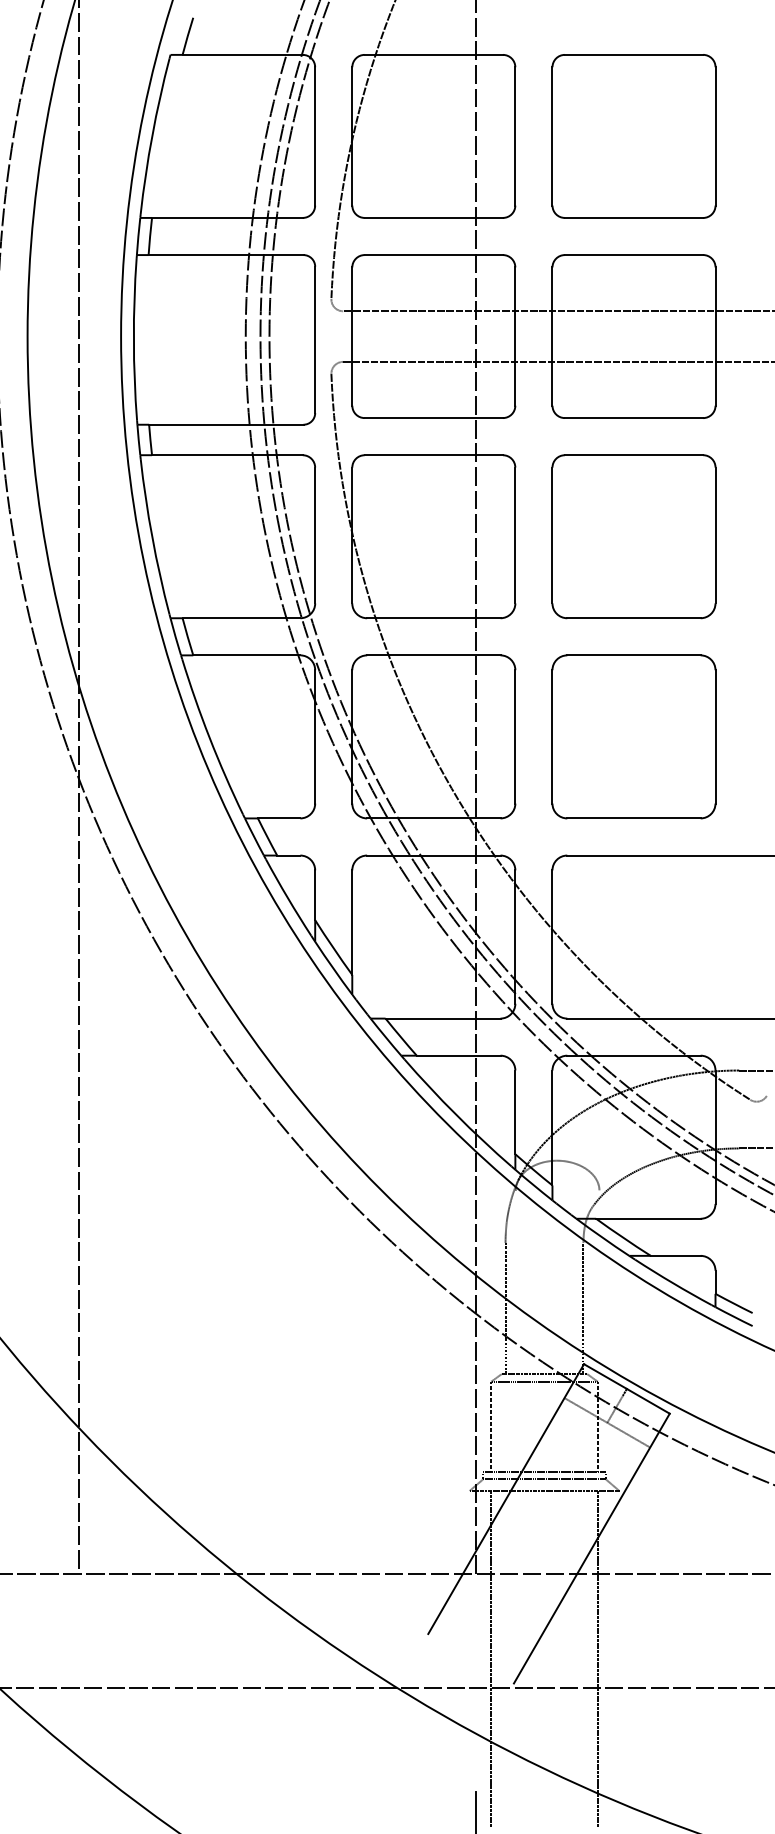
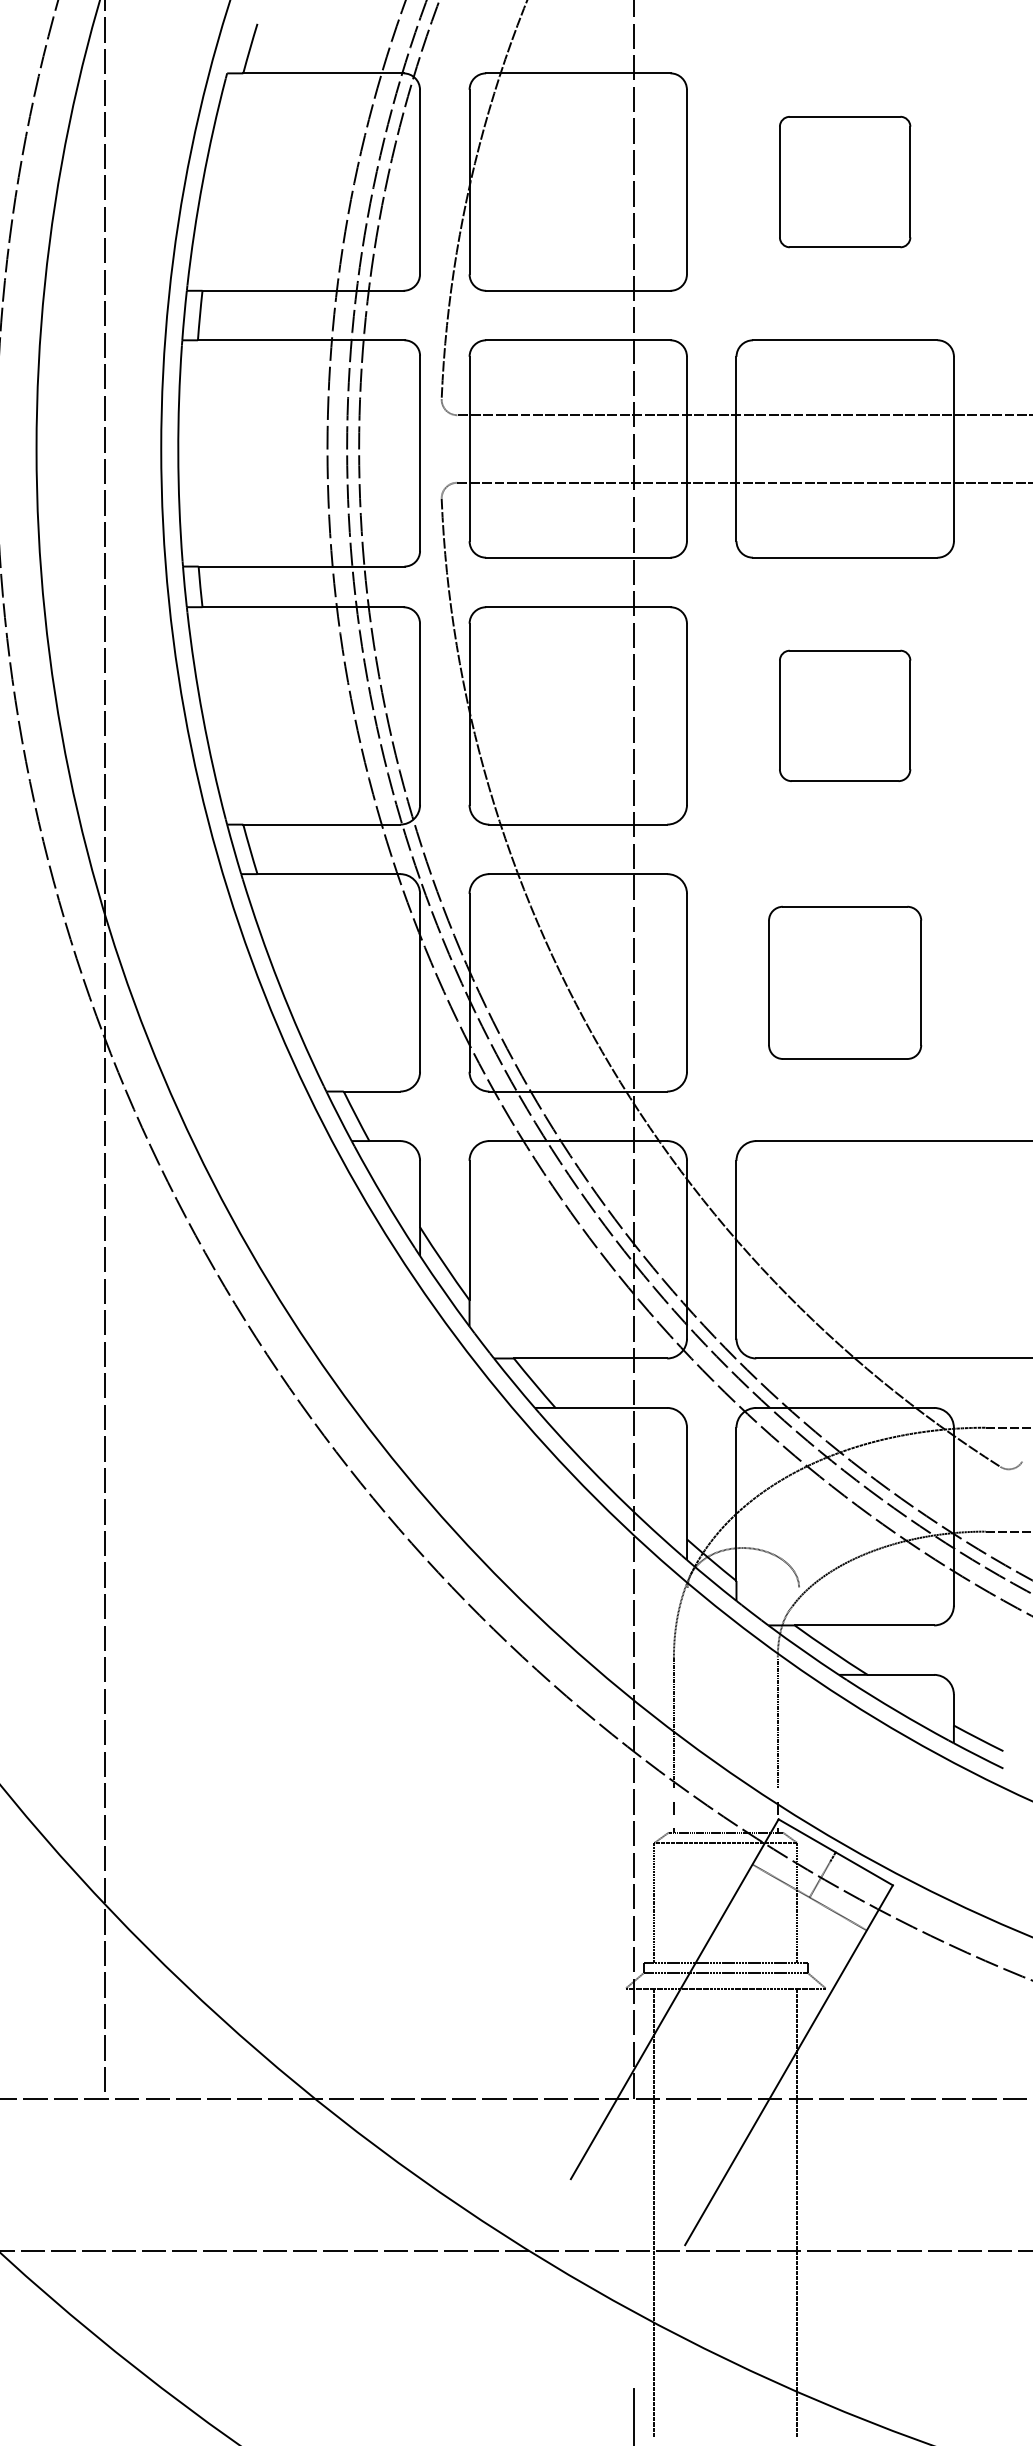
part: (633, 135) -> (844, 181), size x0.6
part: (633, 536) -> (844, 715), size x0.6
part: (633, 736) -> (844, 982), size x0.7

